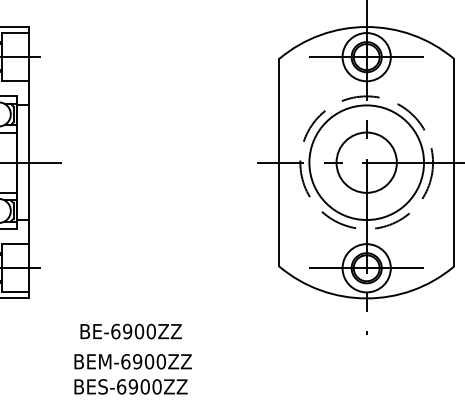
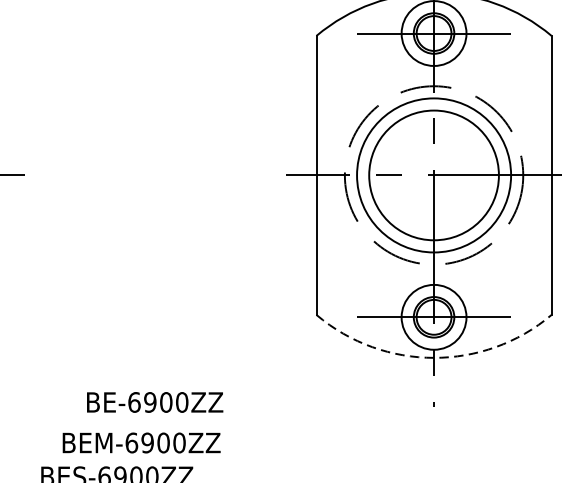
circle: (366, 162) -> (433, 175), size x1.6
arc: (366, 298) -> (433, 357), solid -> dashed
text: (130, 331) -> (154, 402), moved
text: (132, 361) -> (140, 442), moved

